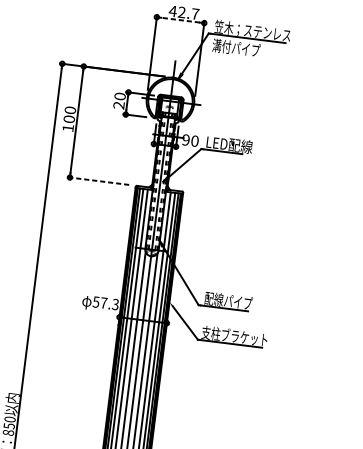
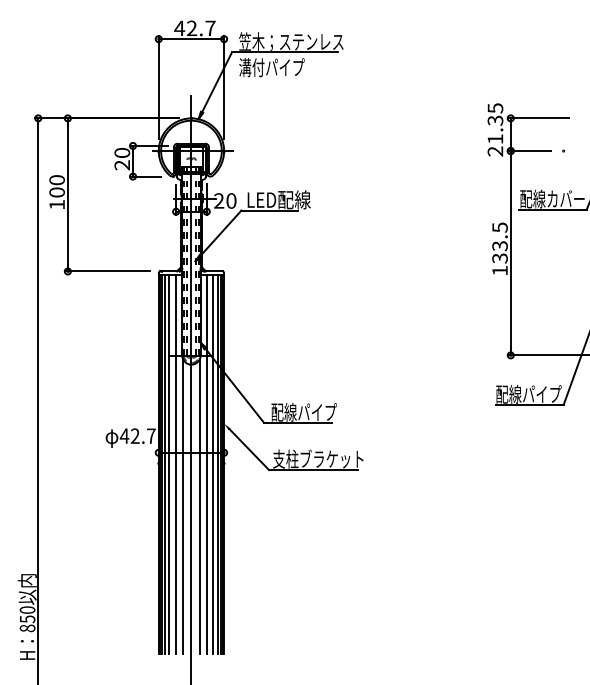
line: (180, 20) -> (191, 39), dashed -> solid
text: (186, 139) -> (219, 200), 90 -> 20
line: (97, 181) -> (106, 271), dashed -> solid
text: (105, 302) -> (137, 435), 57.3 -> 42.7

